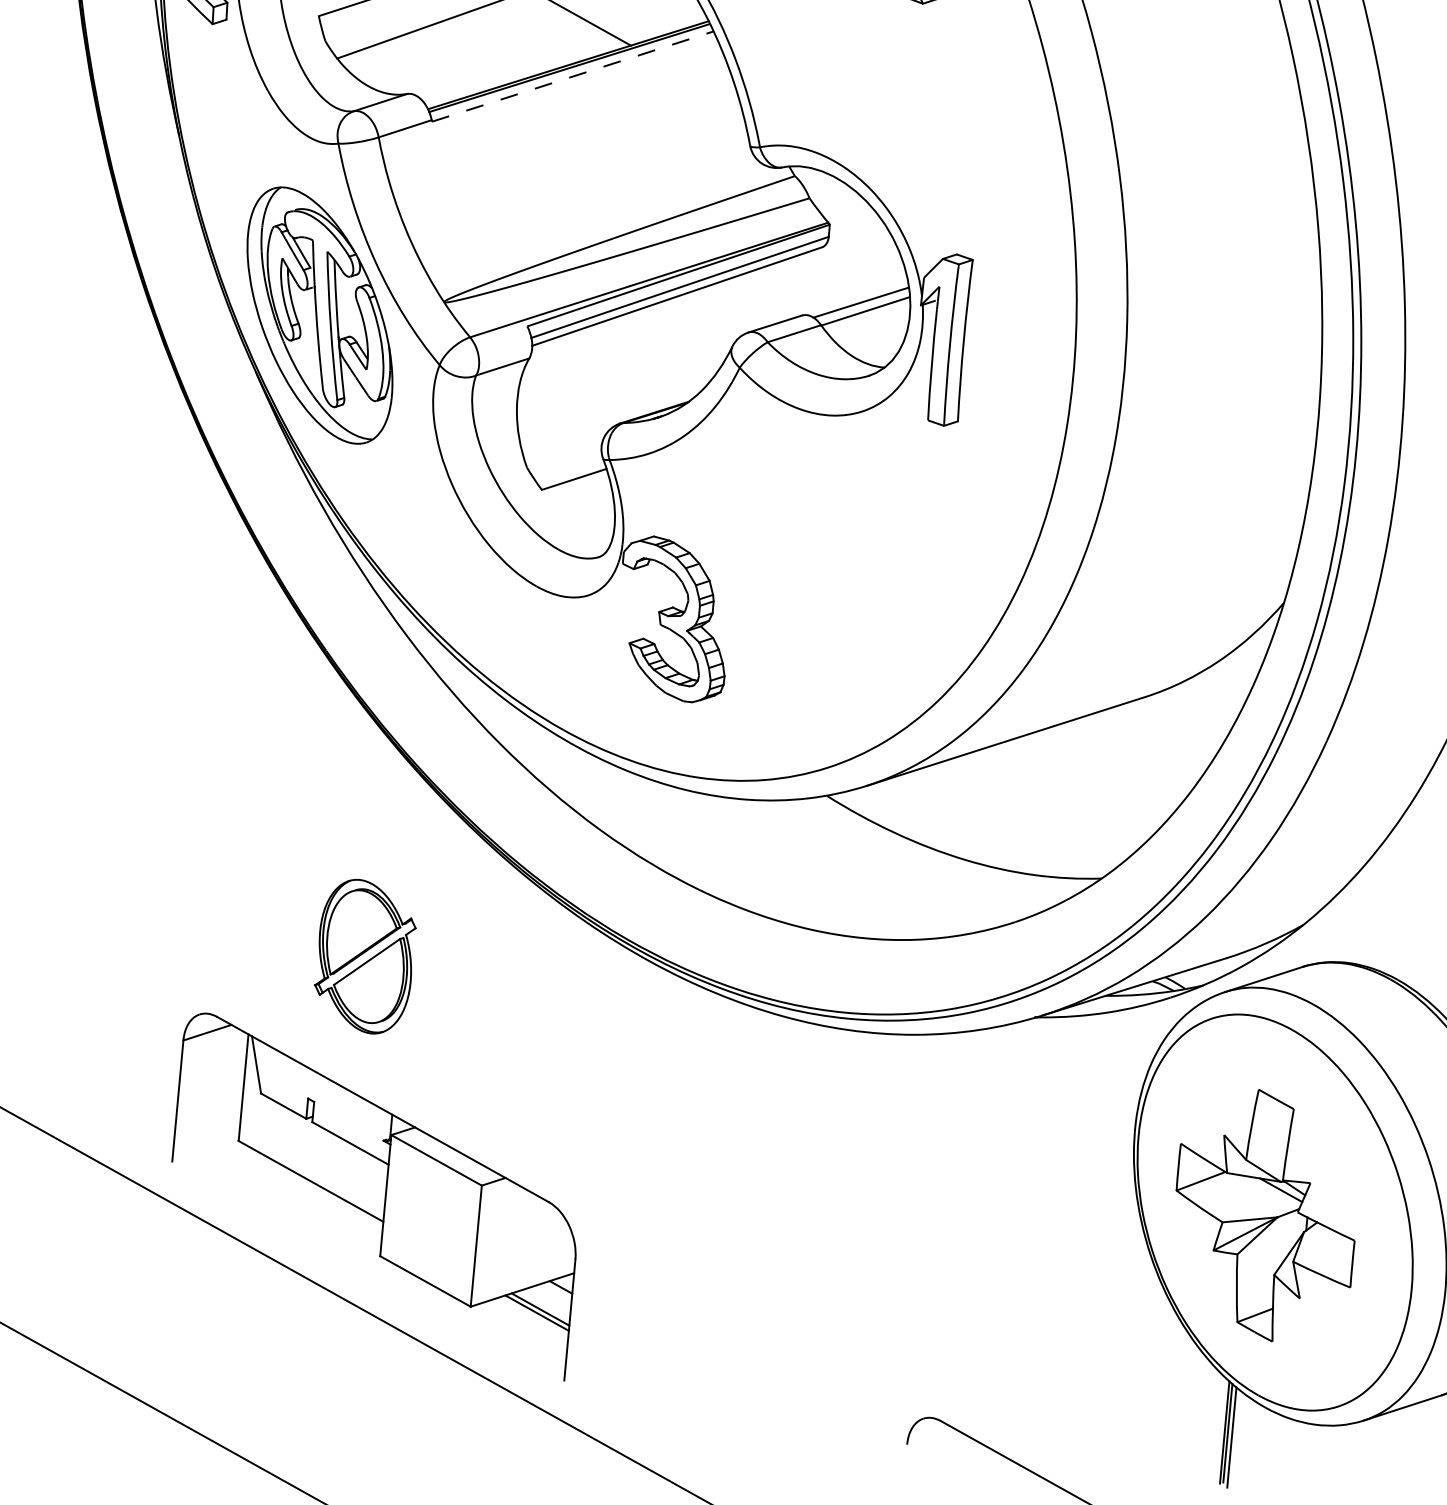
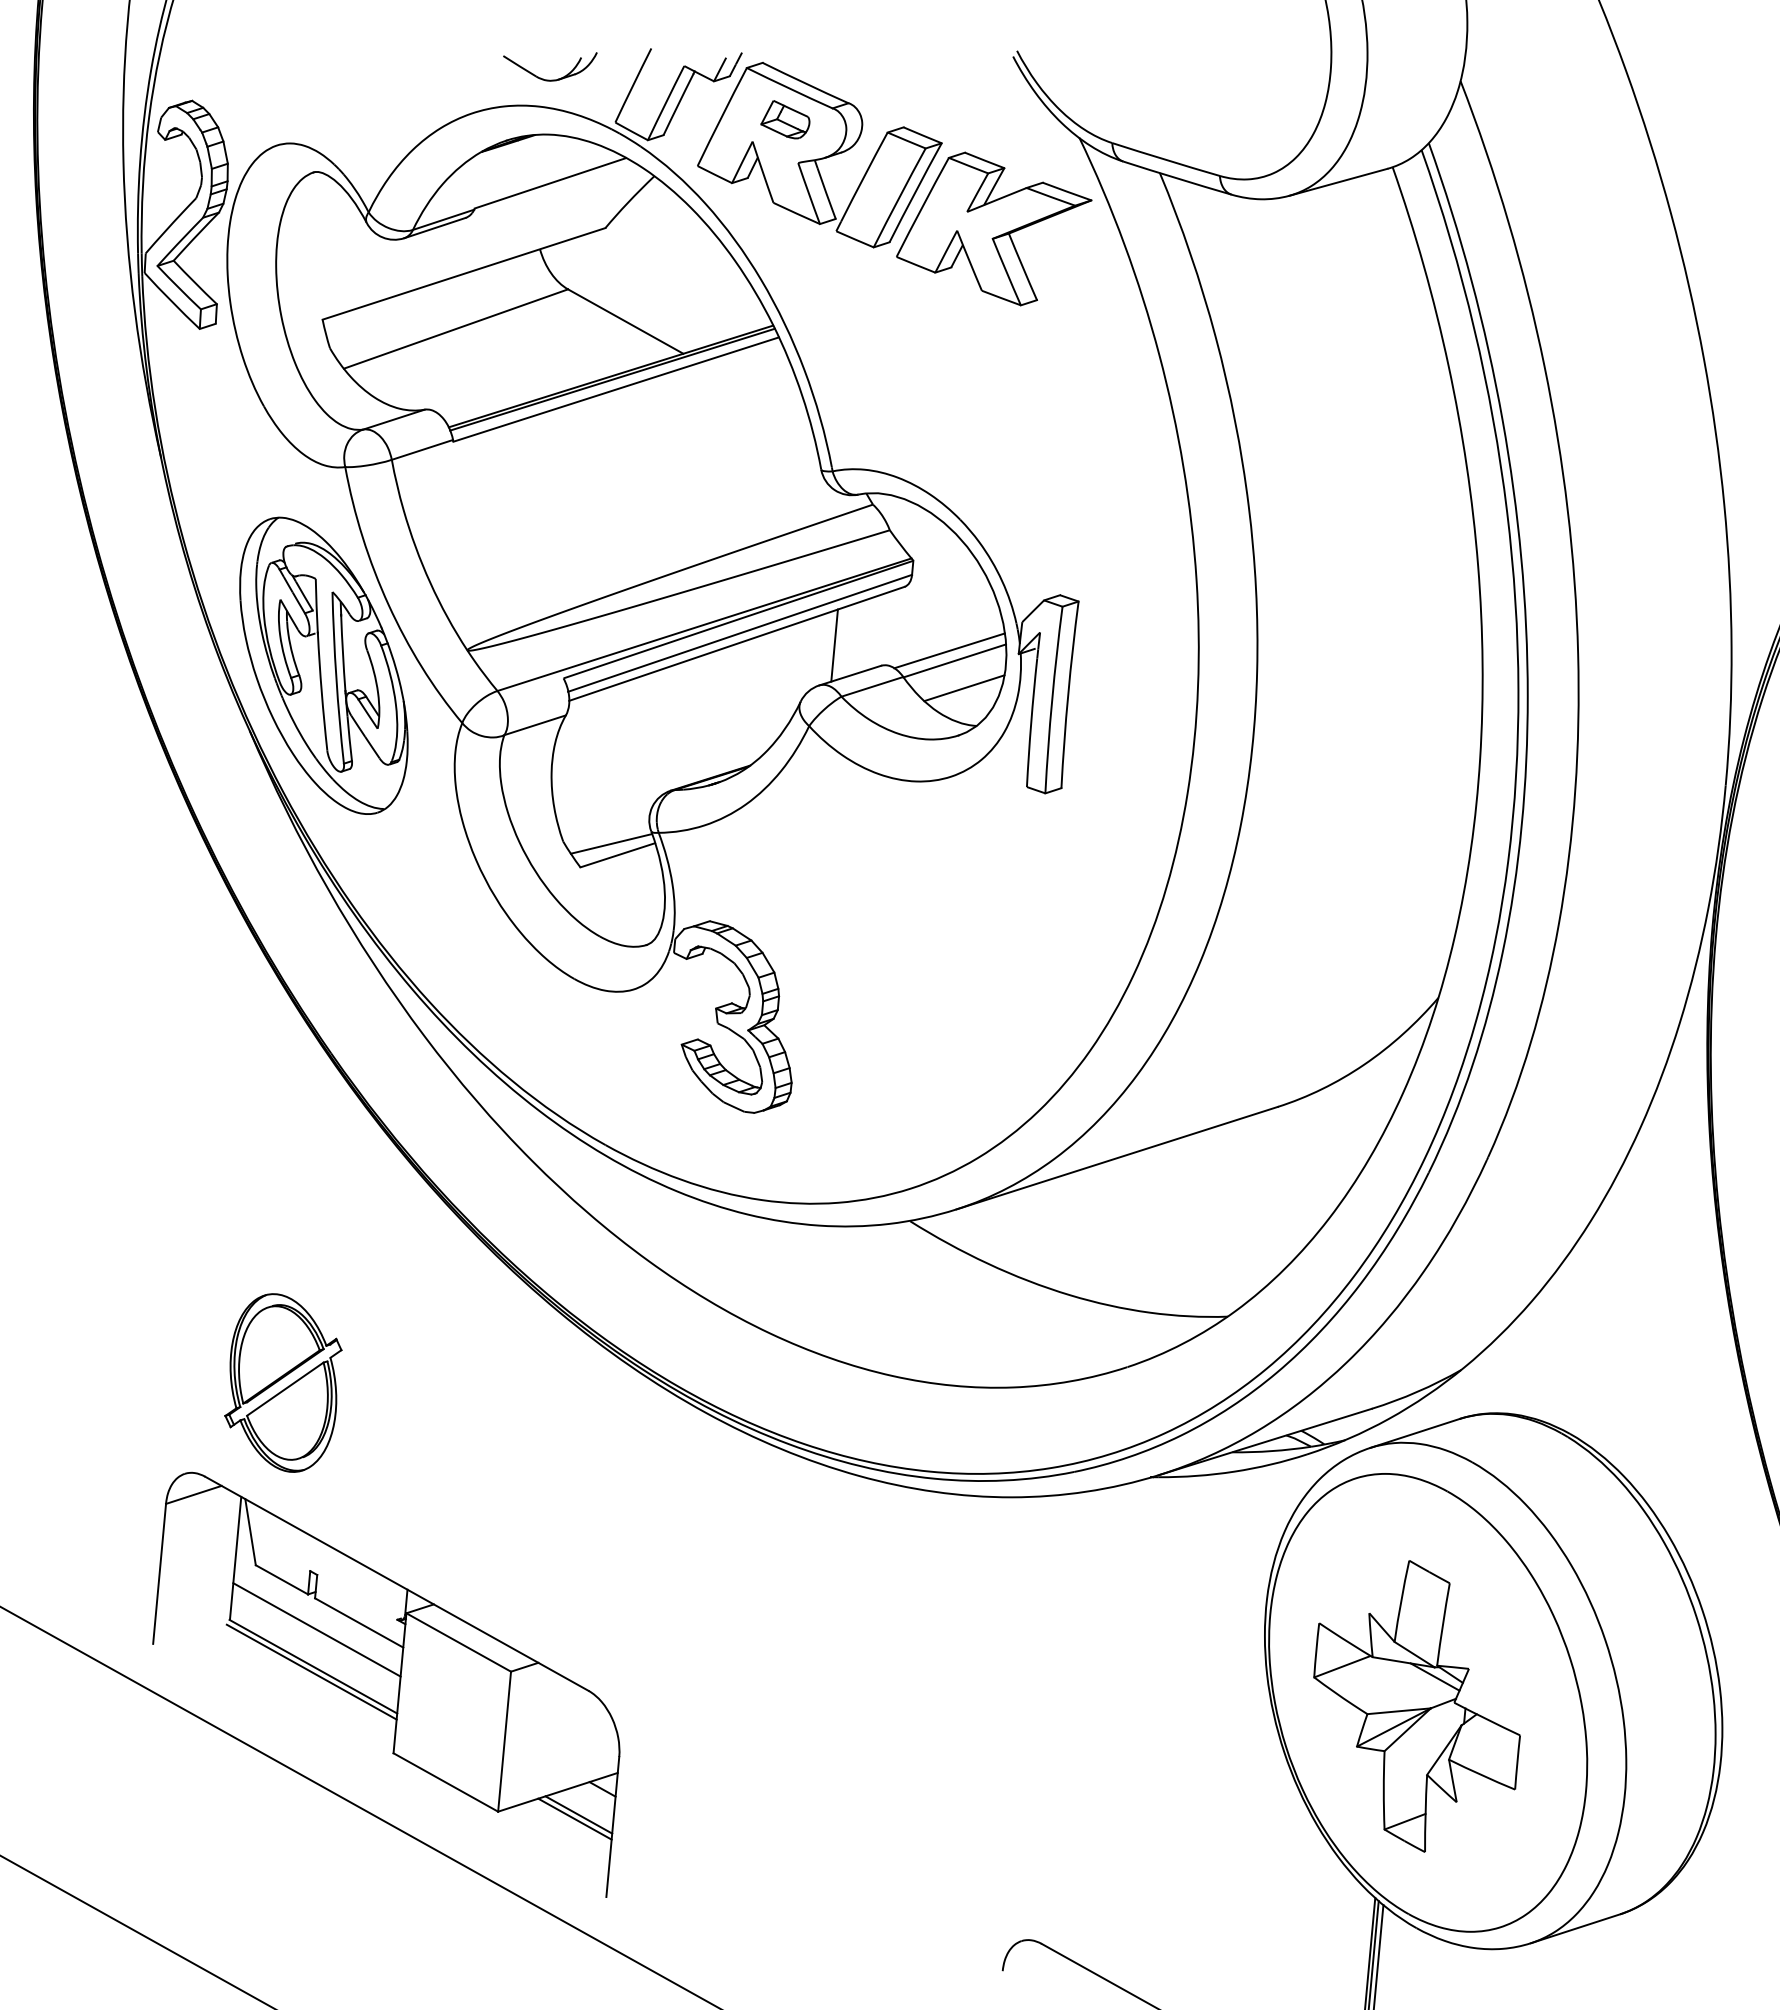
line: (573, 76) -> (616, 389), dashed -> solid
line: (761, 297) -> (834, 645), added
line: (874, 335) -> (964, 688), added
line: (567, 469) -> (610, 843), added
part: (365, 956) -> (283, 1382), moved
line: (313, 1149) -> (316, 1629), added
line: (309, 1185) -> (311, 1671), added

